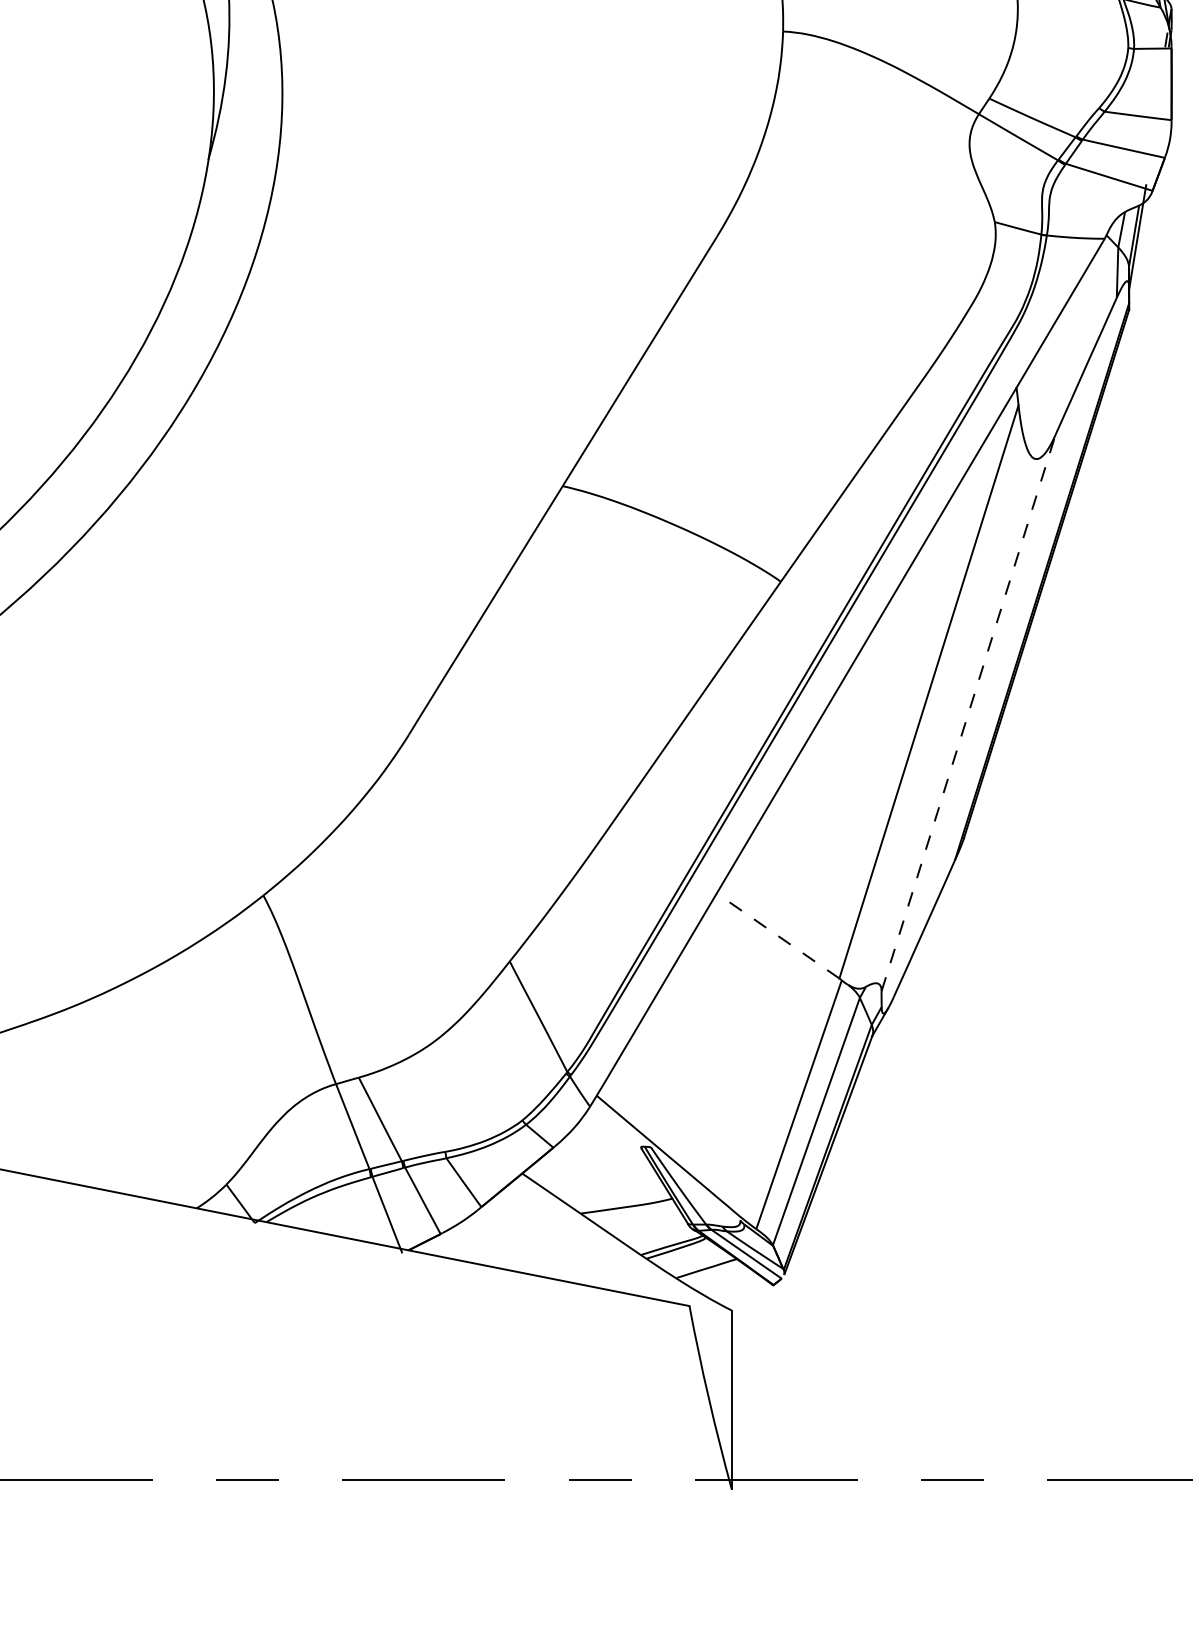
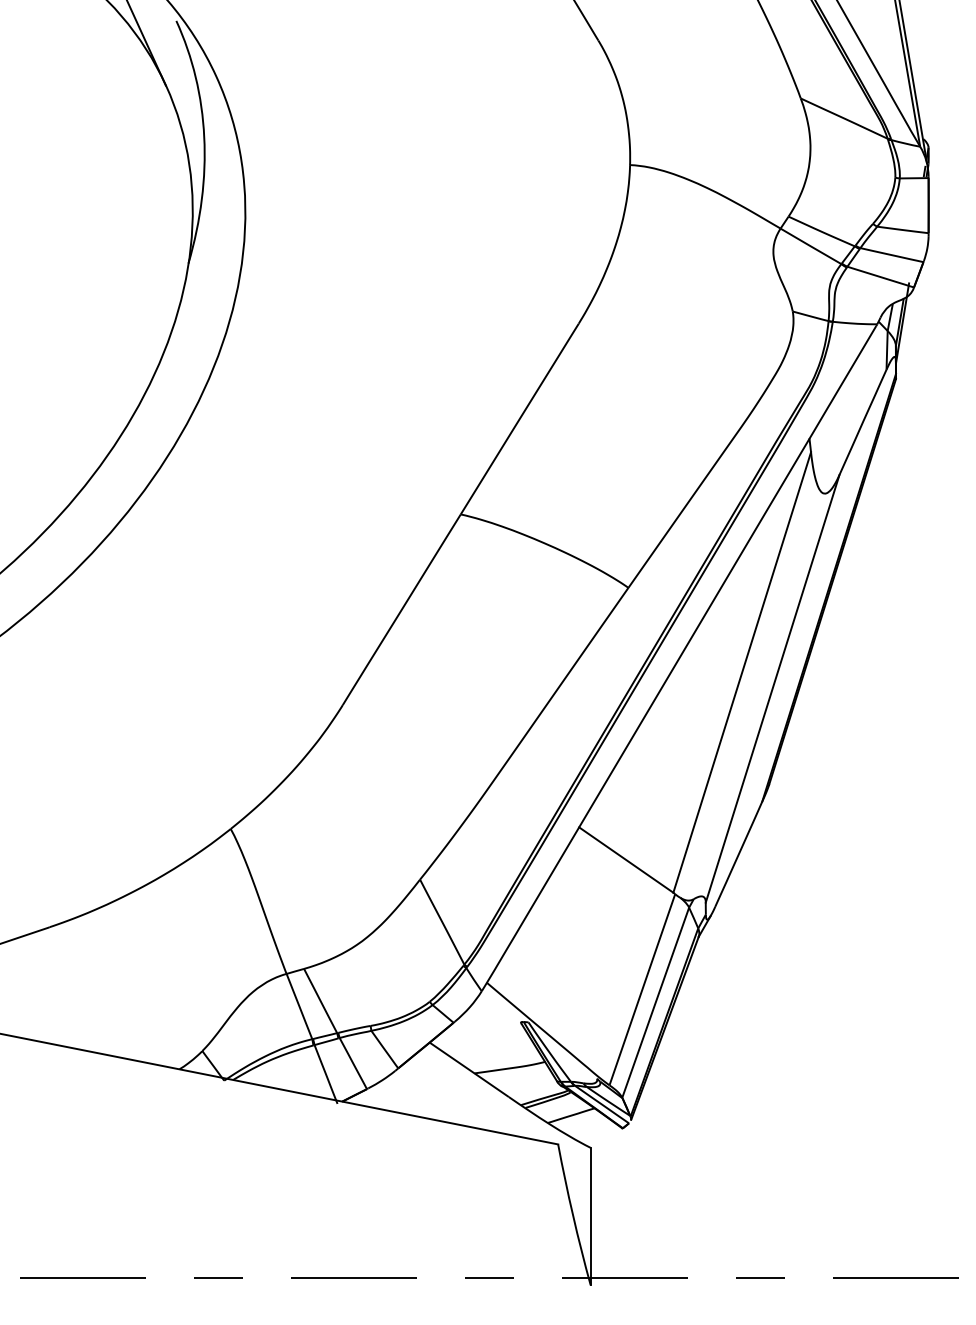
line: (968, 712) -> (772, 688), dashed -> solid
line: (777, 935) -> (625, 859), dashed -> solid

